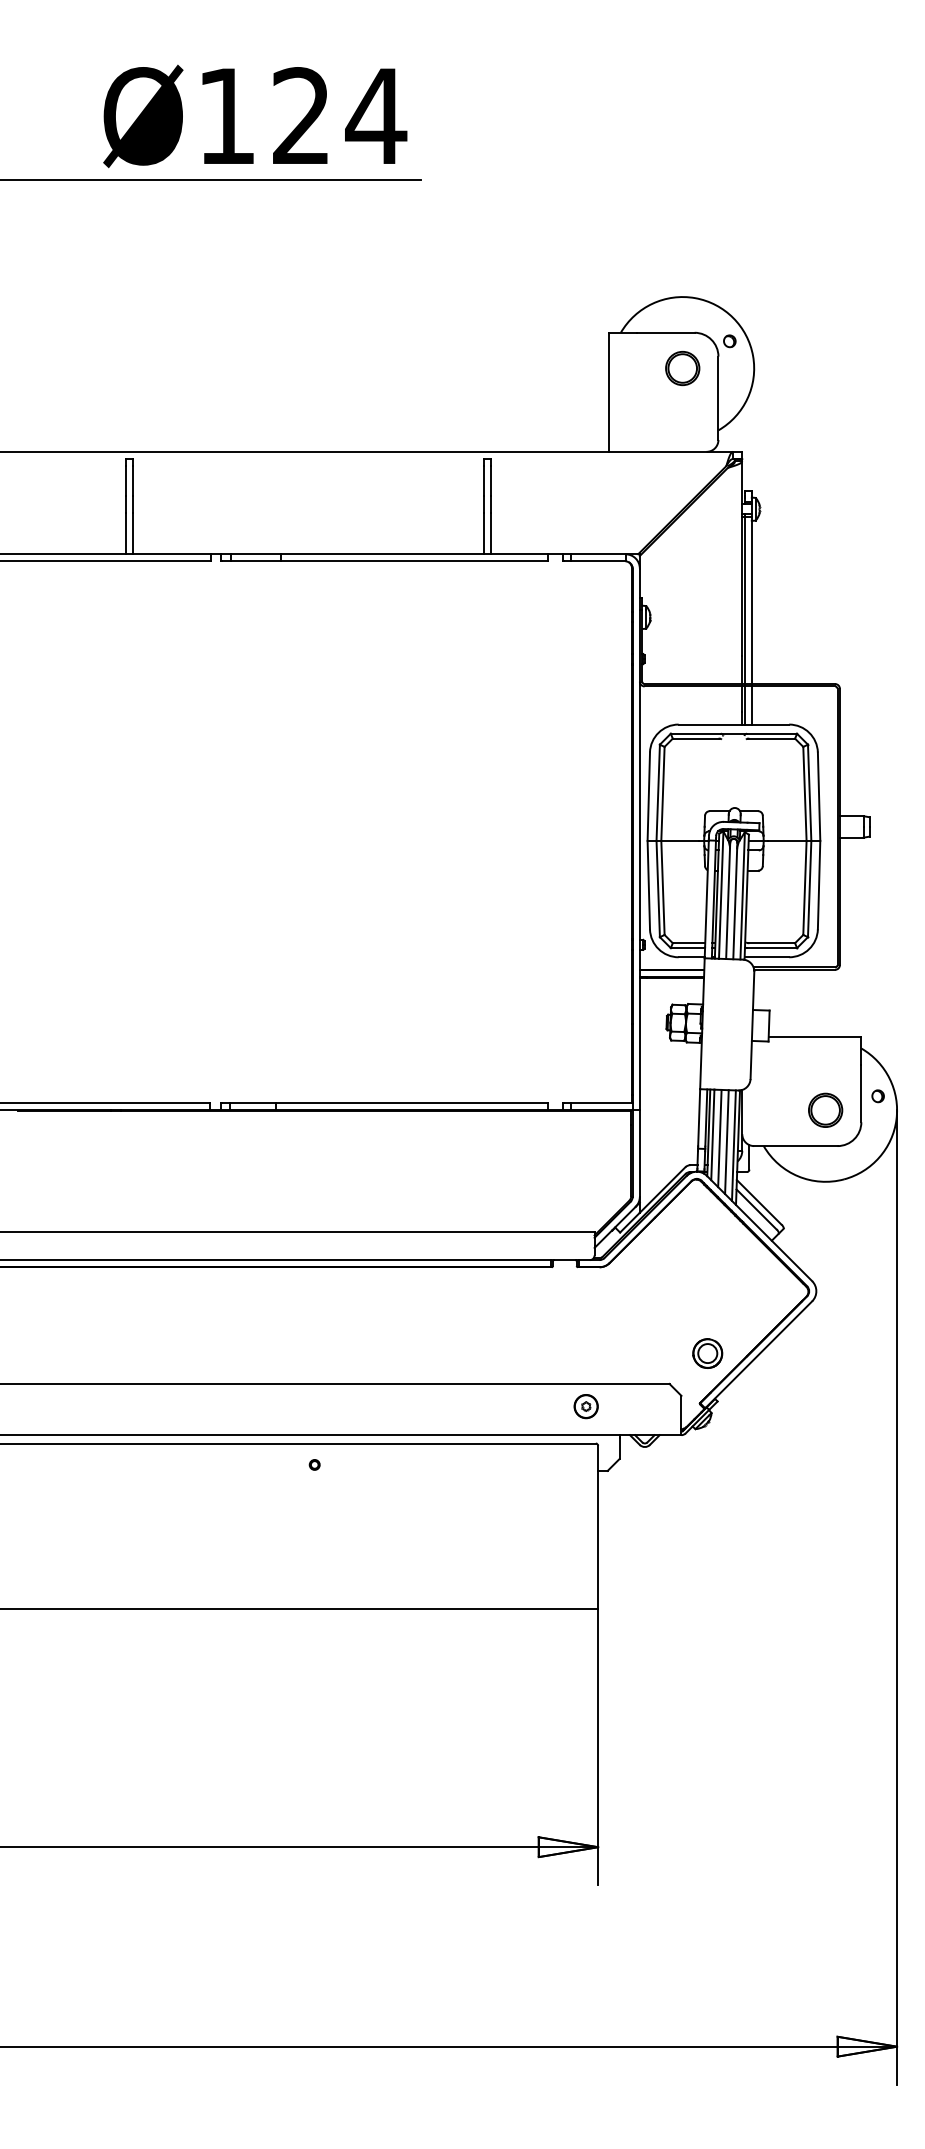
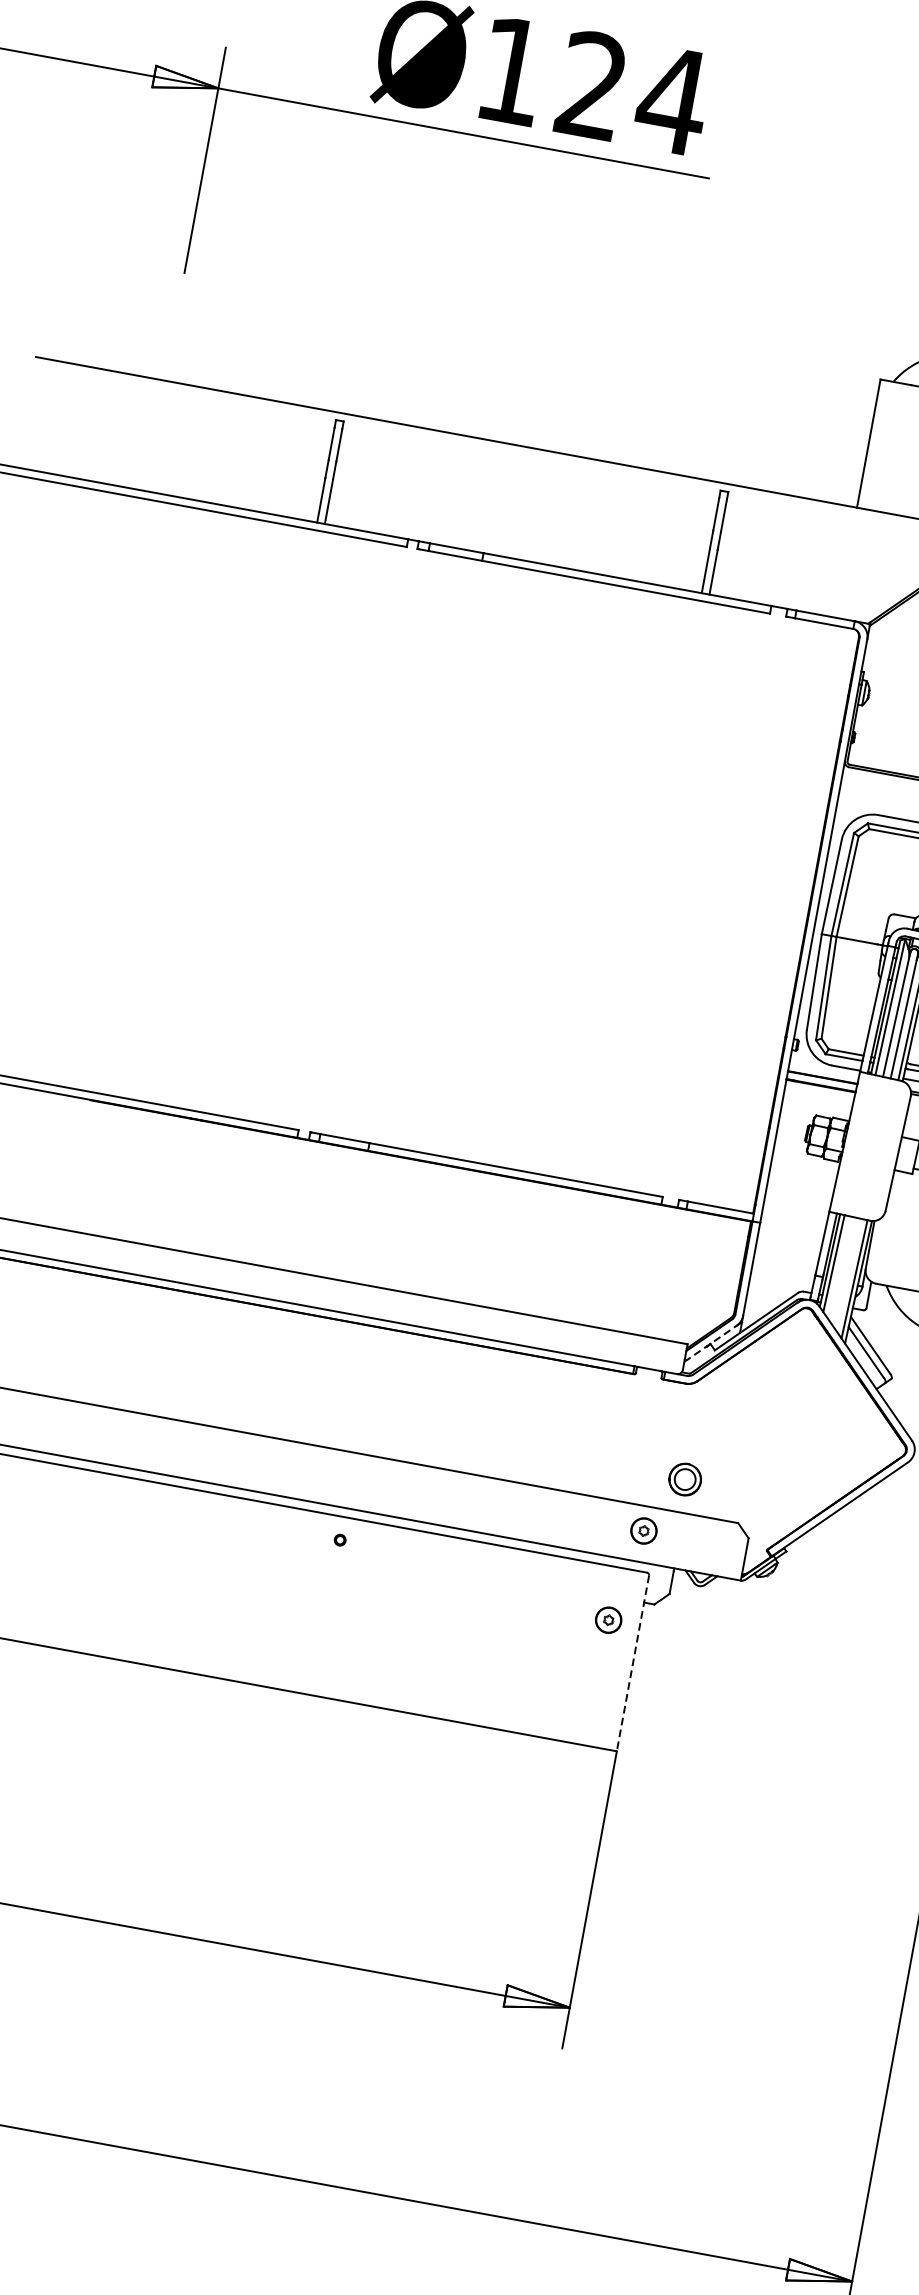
line: (719, 1138) -> (840, 1268), removed
line: (726, 1142) -> (847, 1274), removed
line: (615, 1227) -> (710, 1344), solid -> dashed
part: (707, 1353) -> (684, 1479), moved
part: (568, 1492) -> (607, 1619), added
line: (598, 1527) -> (633, 1663), solid -> dashed

